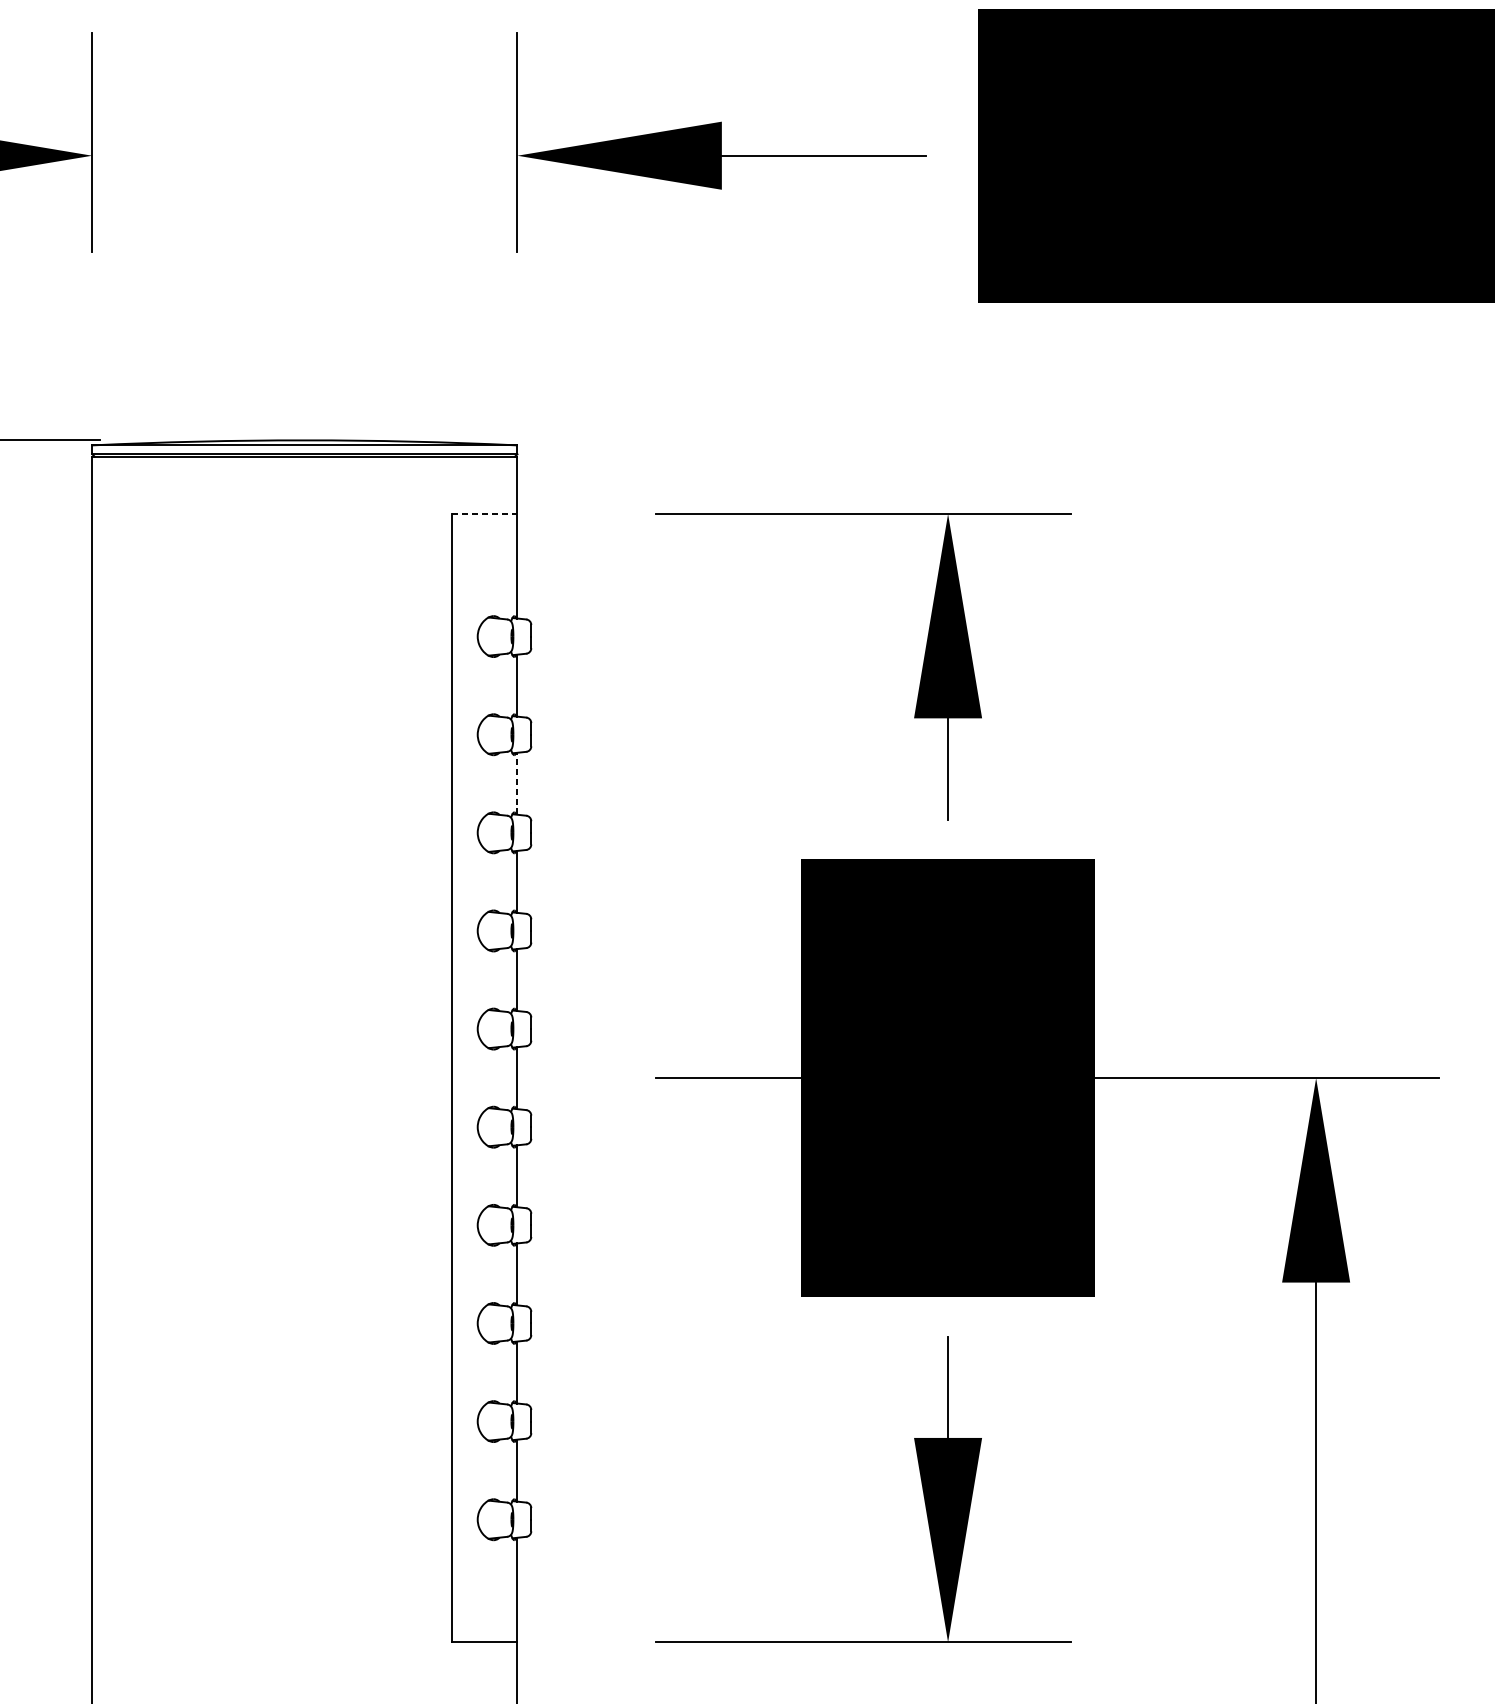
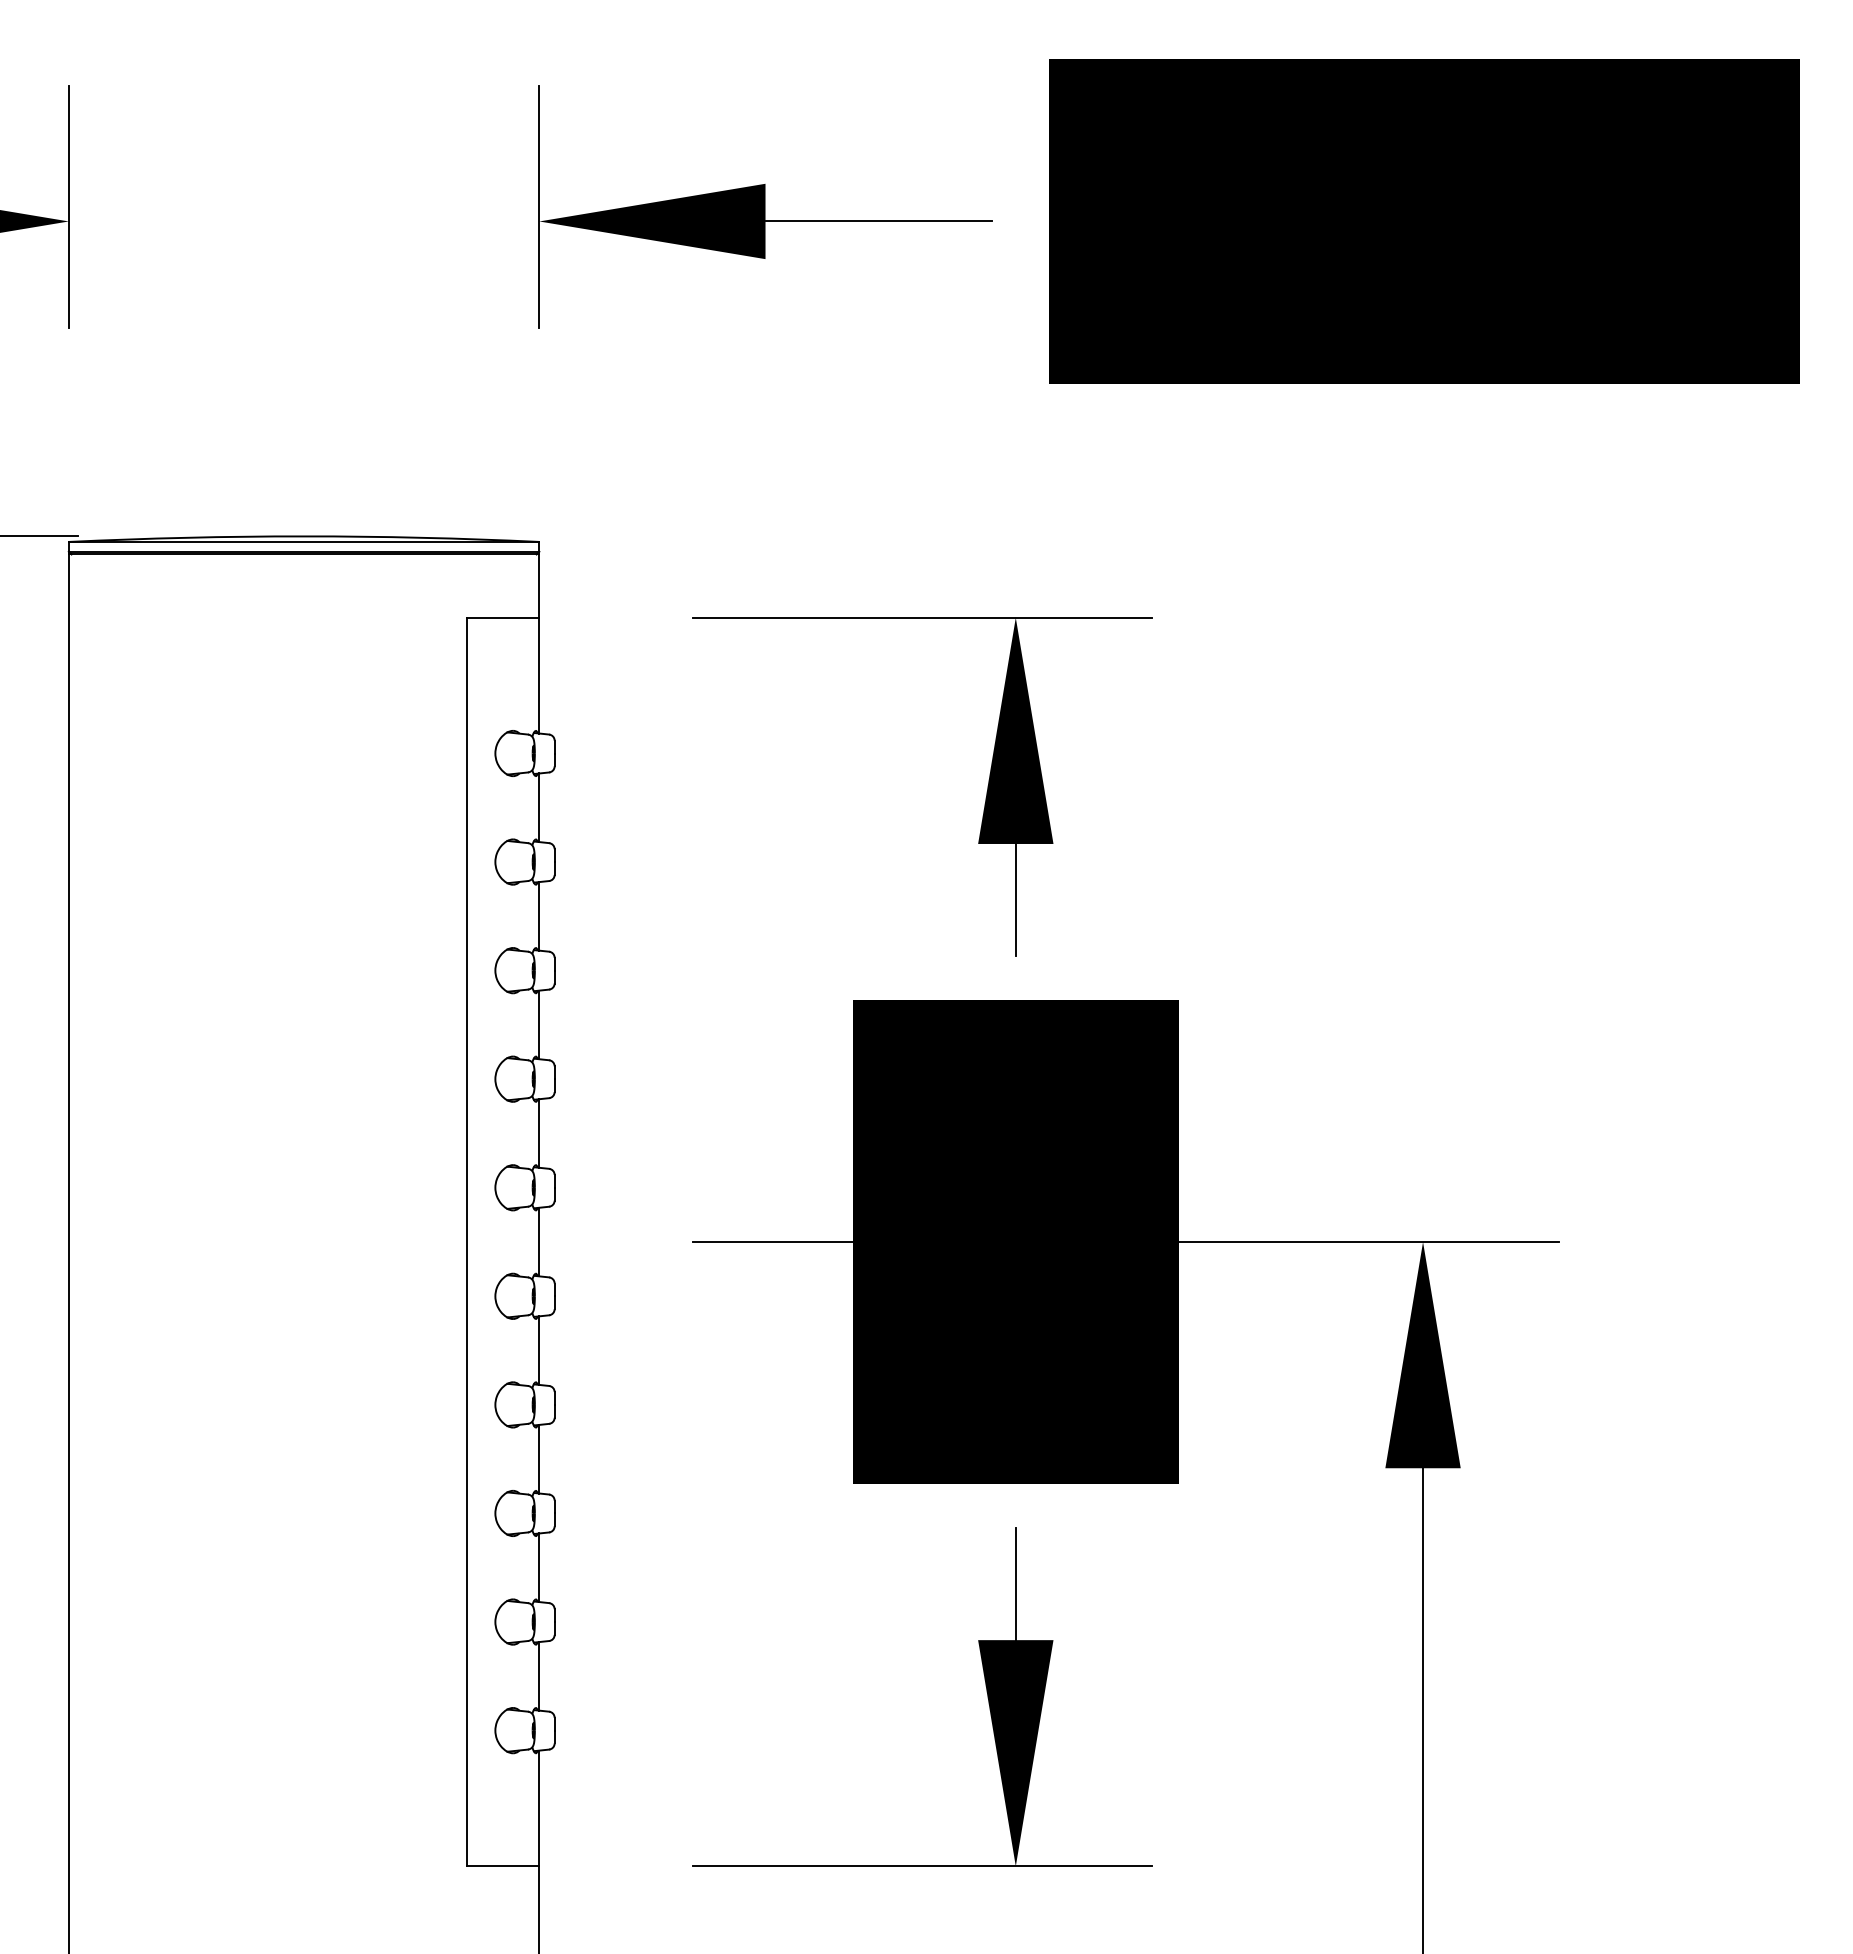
line: (485, 513) -> (503, 617), dashed -> solid
line: (517, 783) -> (539, 915), dashed -> solid

